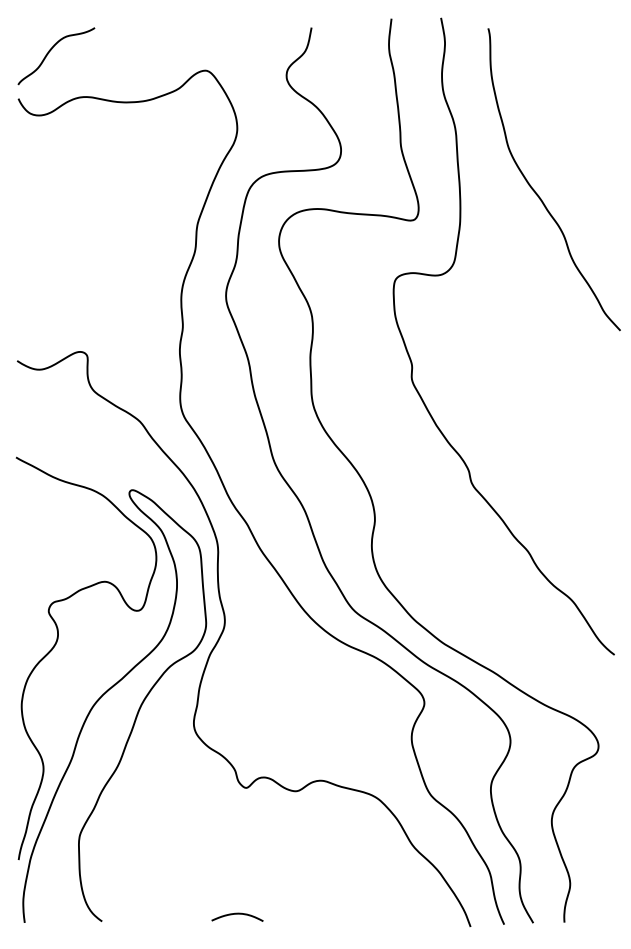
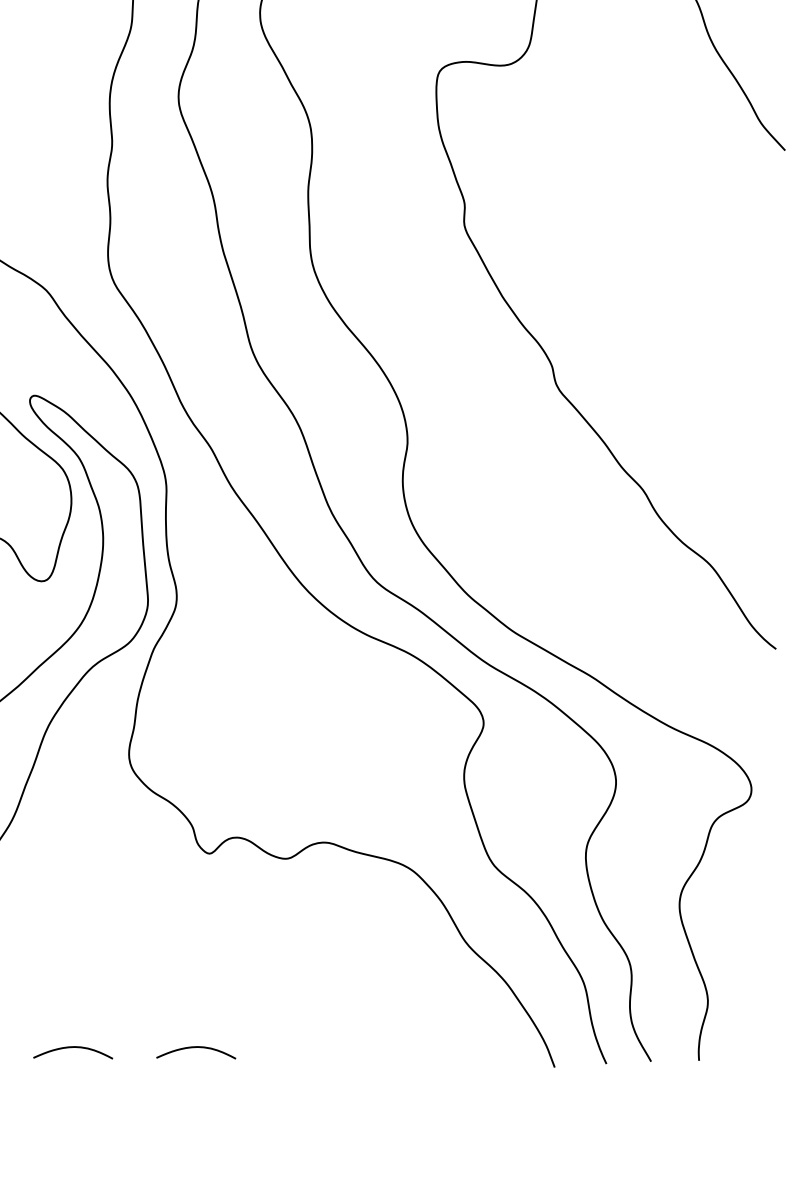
curve: (157, 914) -> (73, 1048), added

